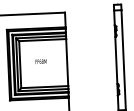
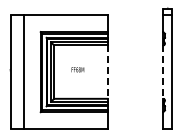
line: (116, 60) -> (163, 72), solid -> dashed
line: (67, 62) -> (107, 72), solid -> dashed

